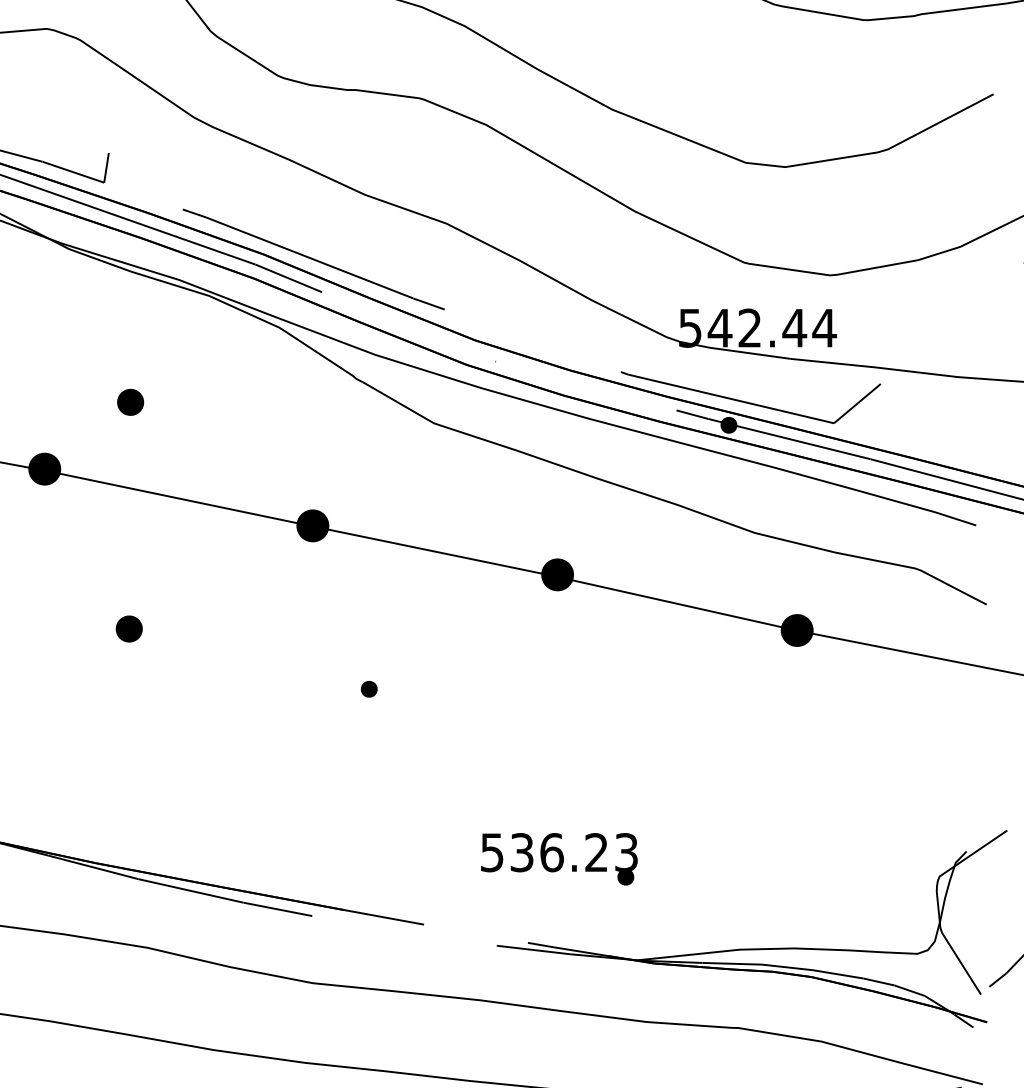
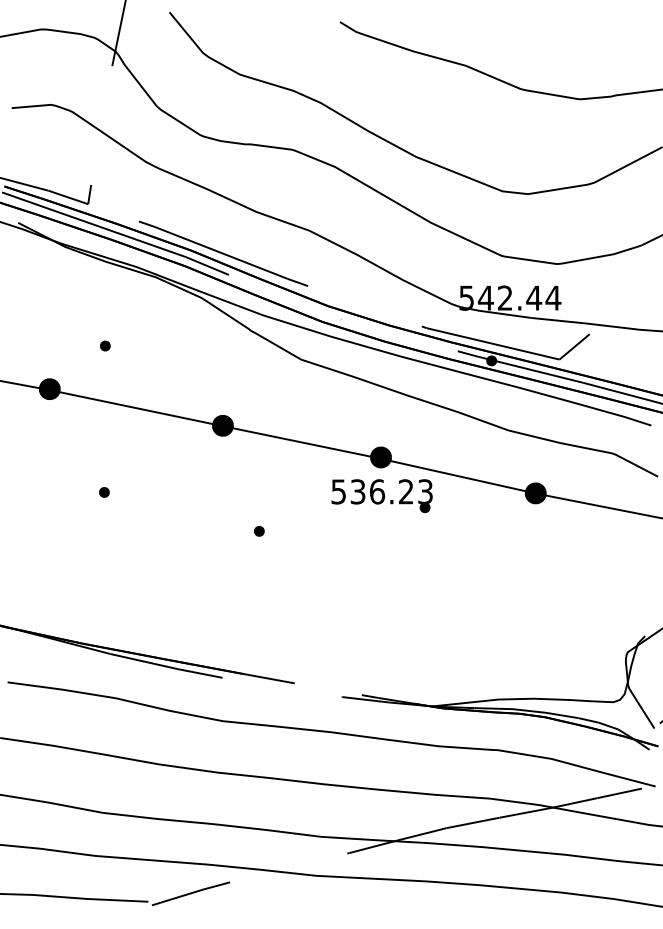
part: (131, 401) -> (105, 345), size x0.62
part: (129, 629) -> (104, 492), size x0.62
text: (558, 859) -> (381, 496), moved

